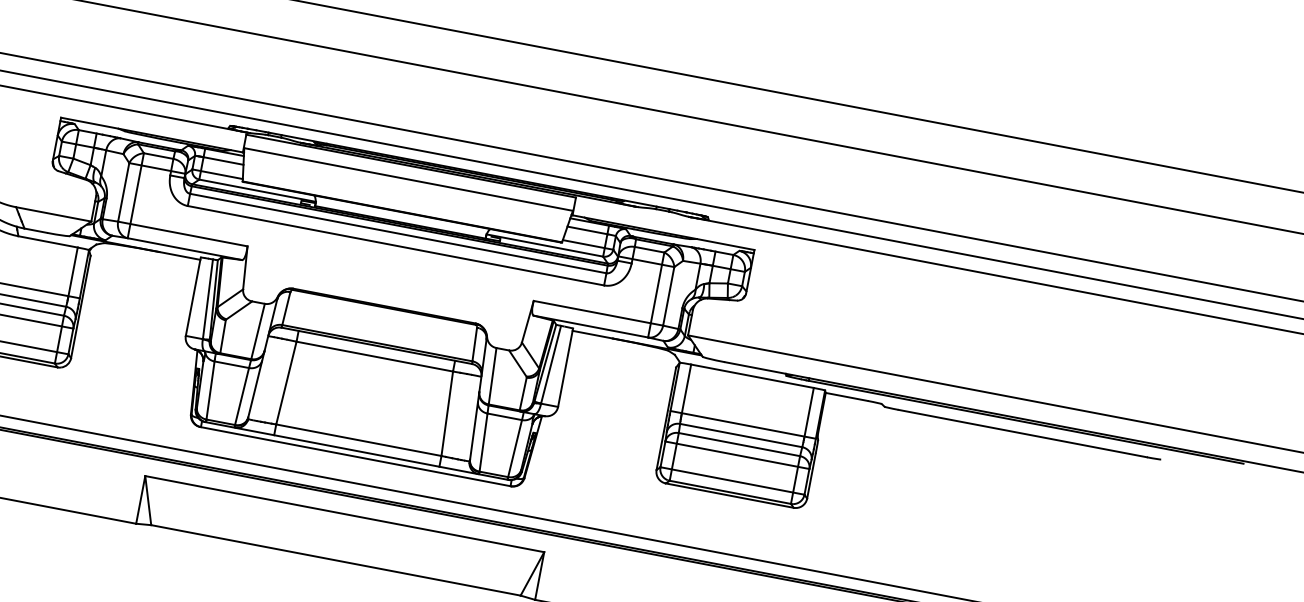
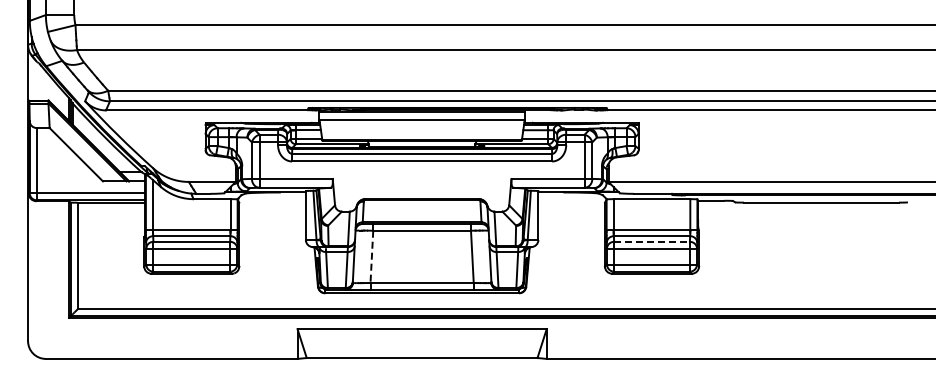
line: (285, 383) -> (371, 257), solid -> dashed
line: (740, 444) -> (652, 241), solid -> dashed

